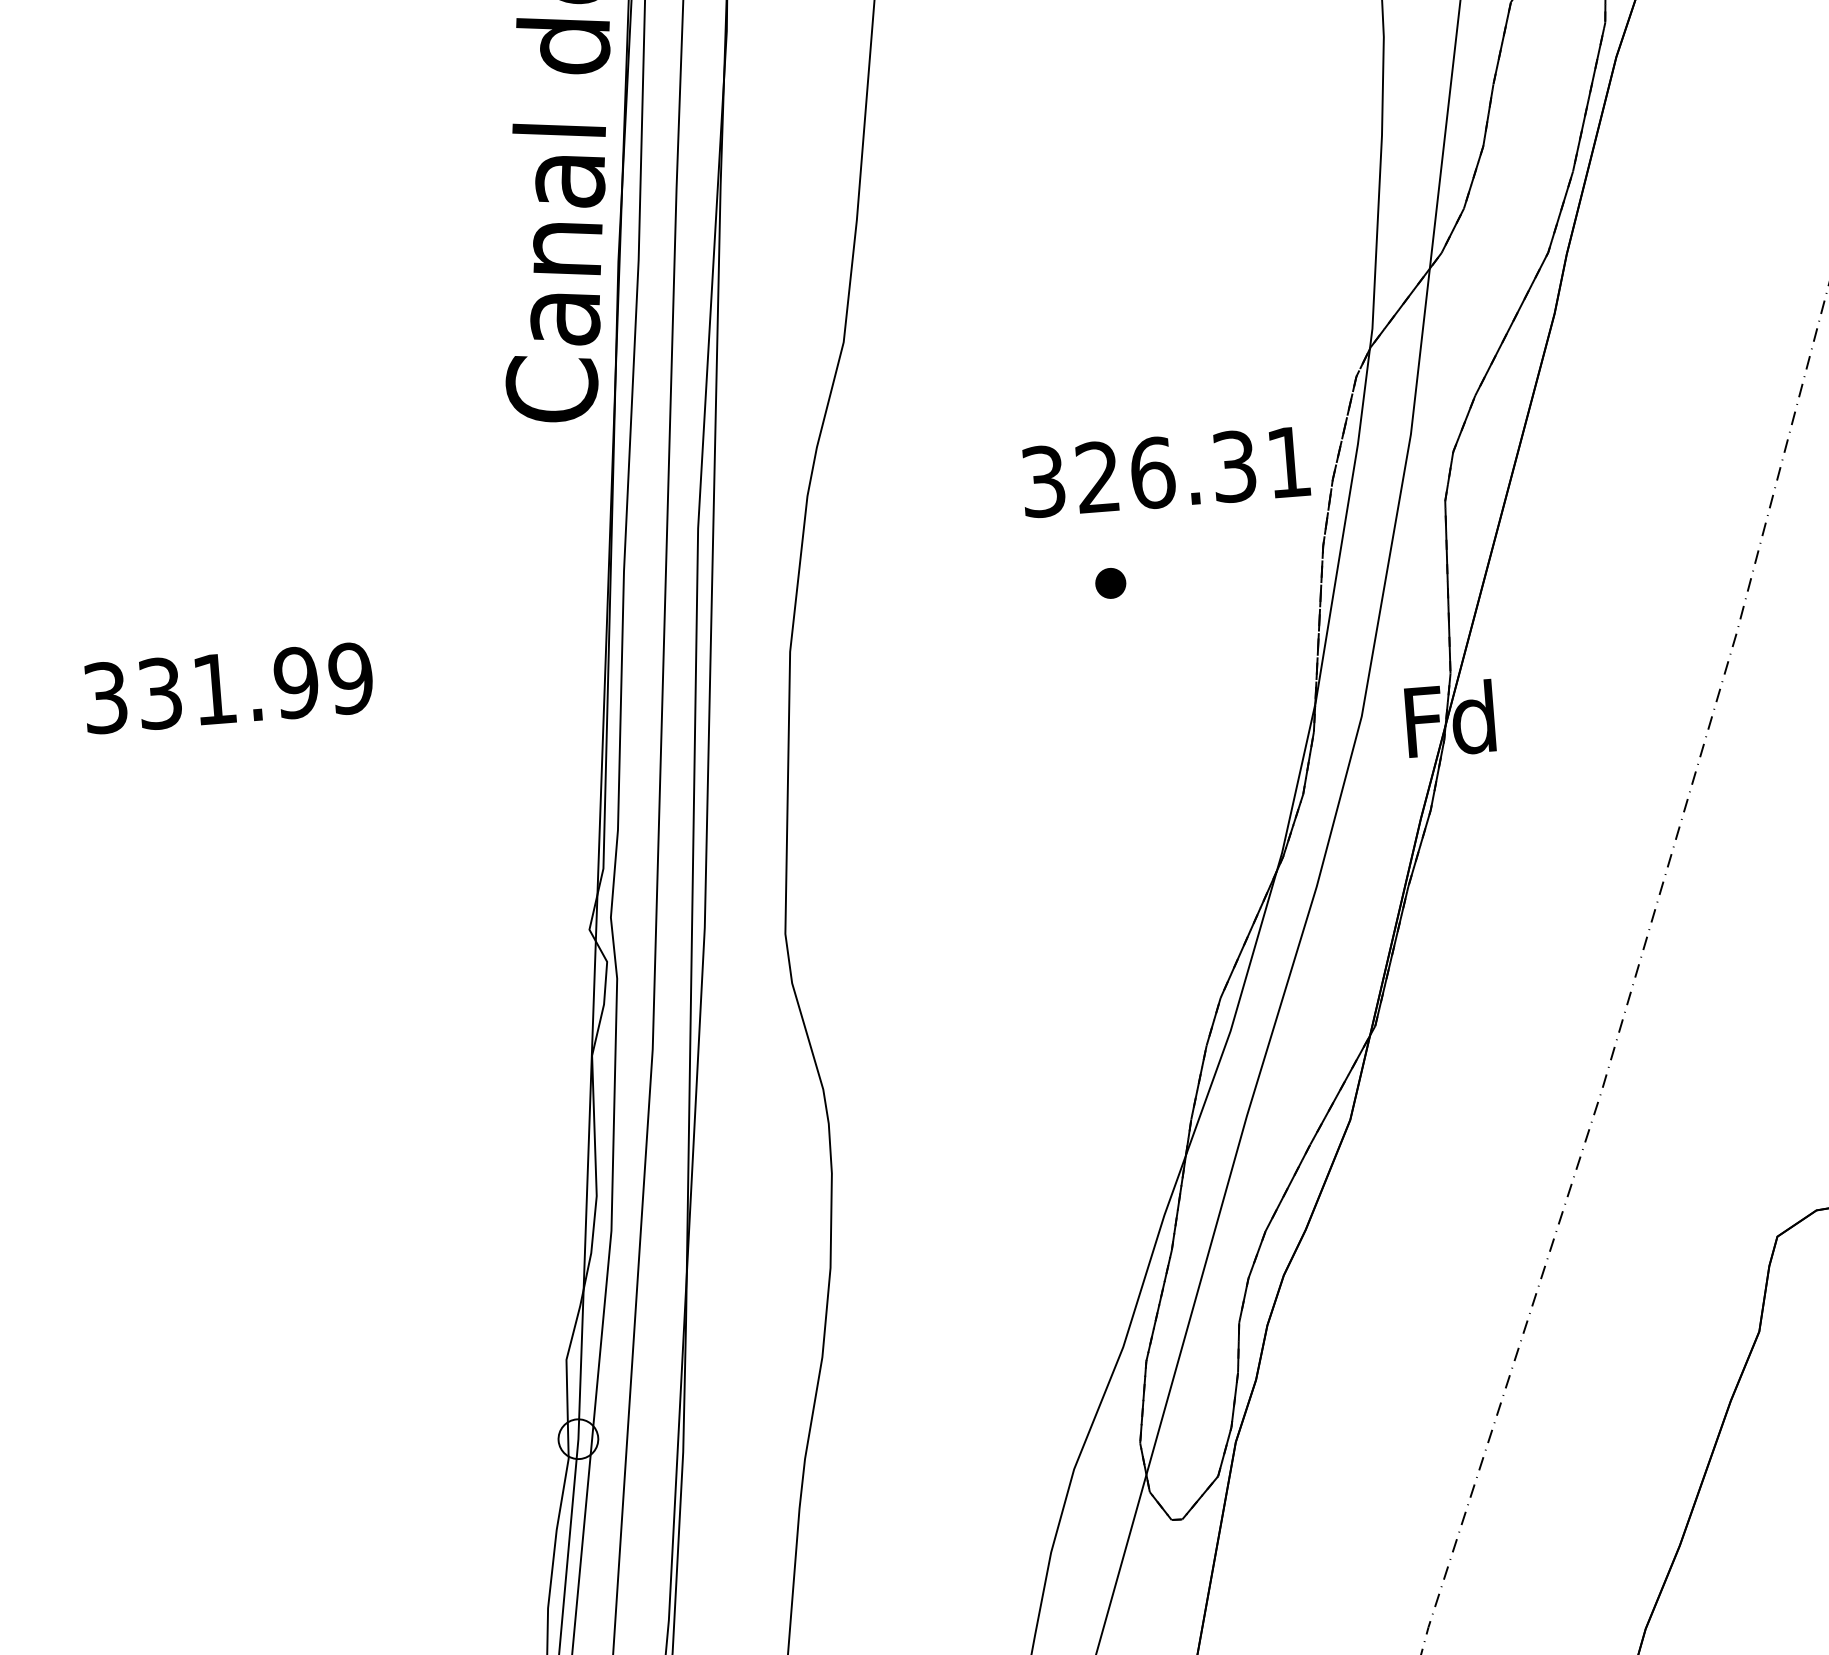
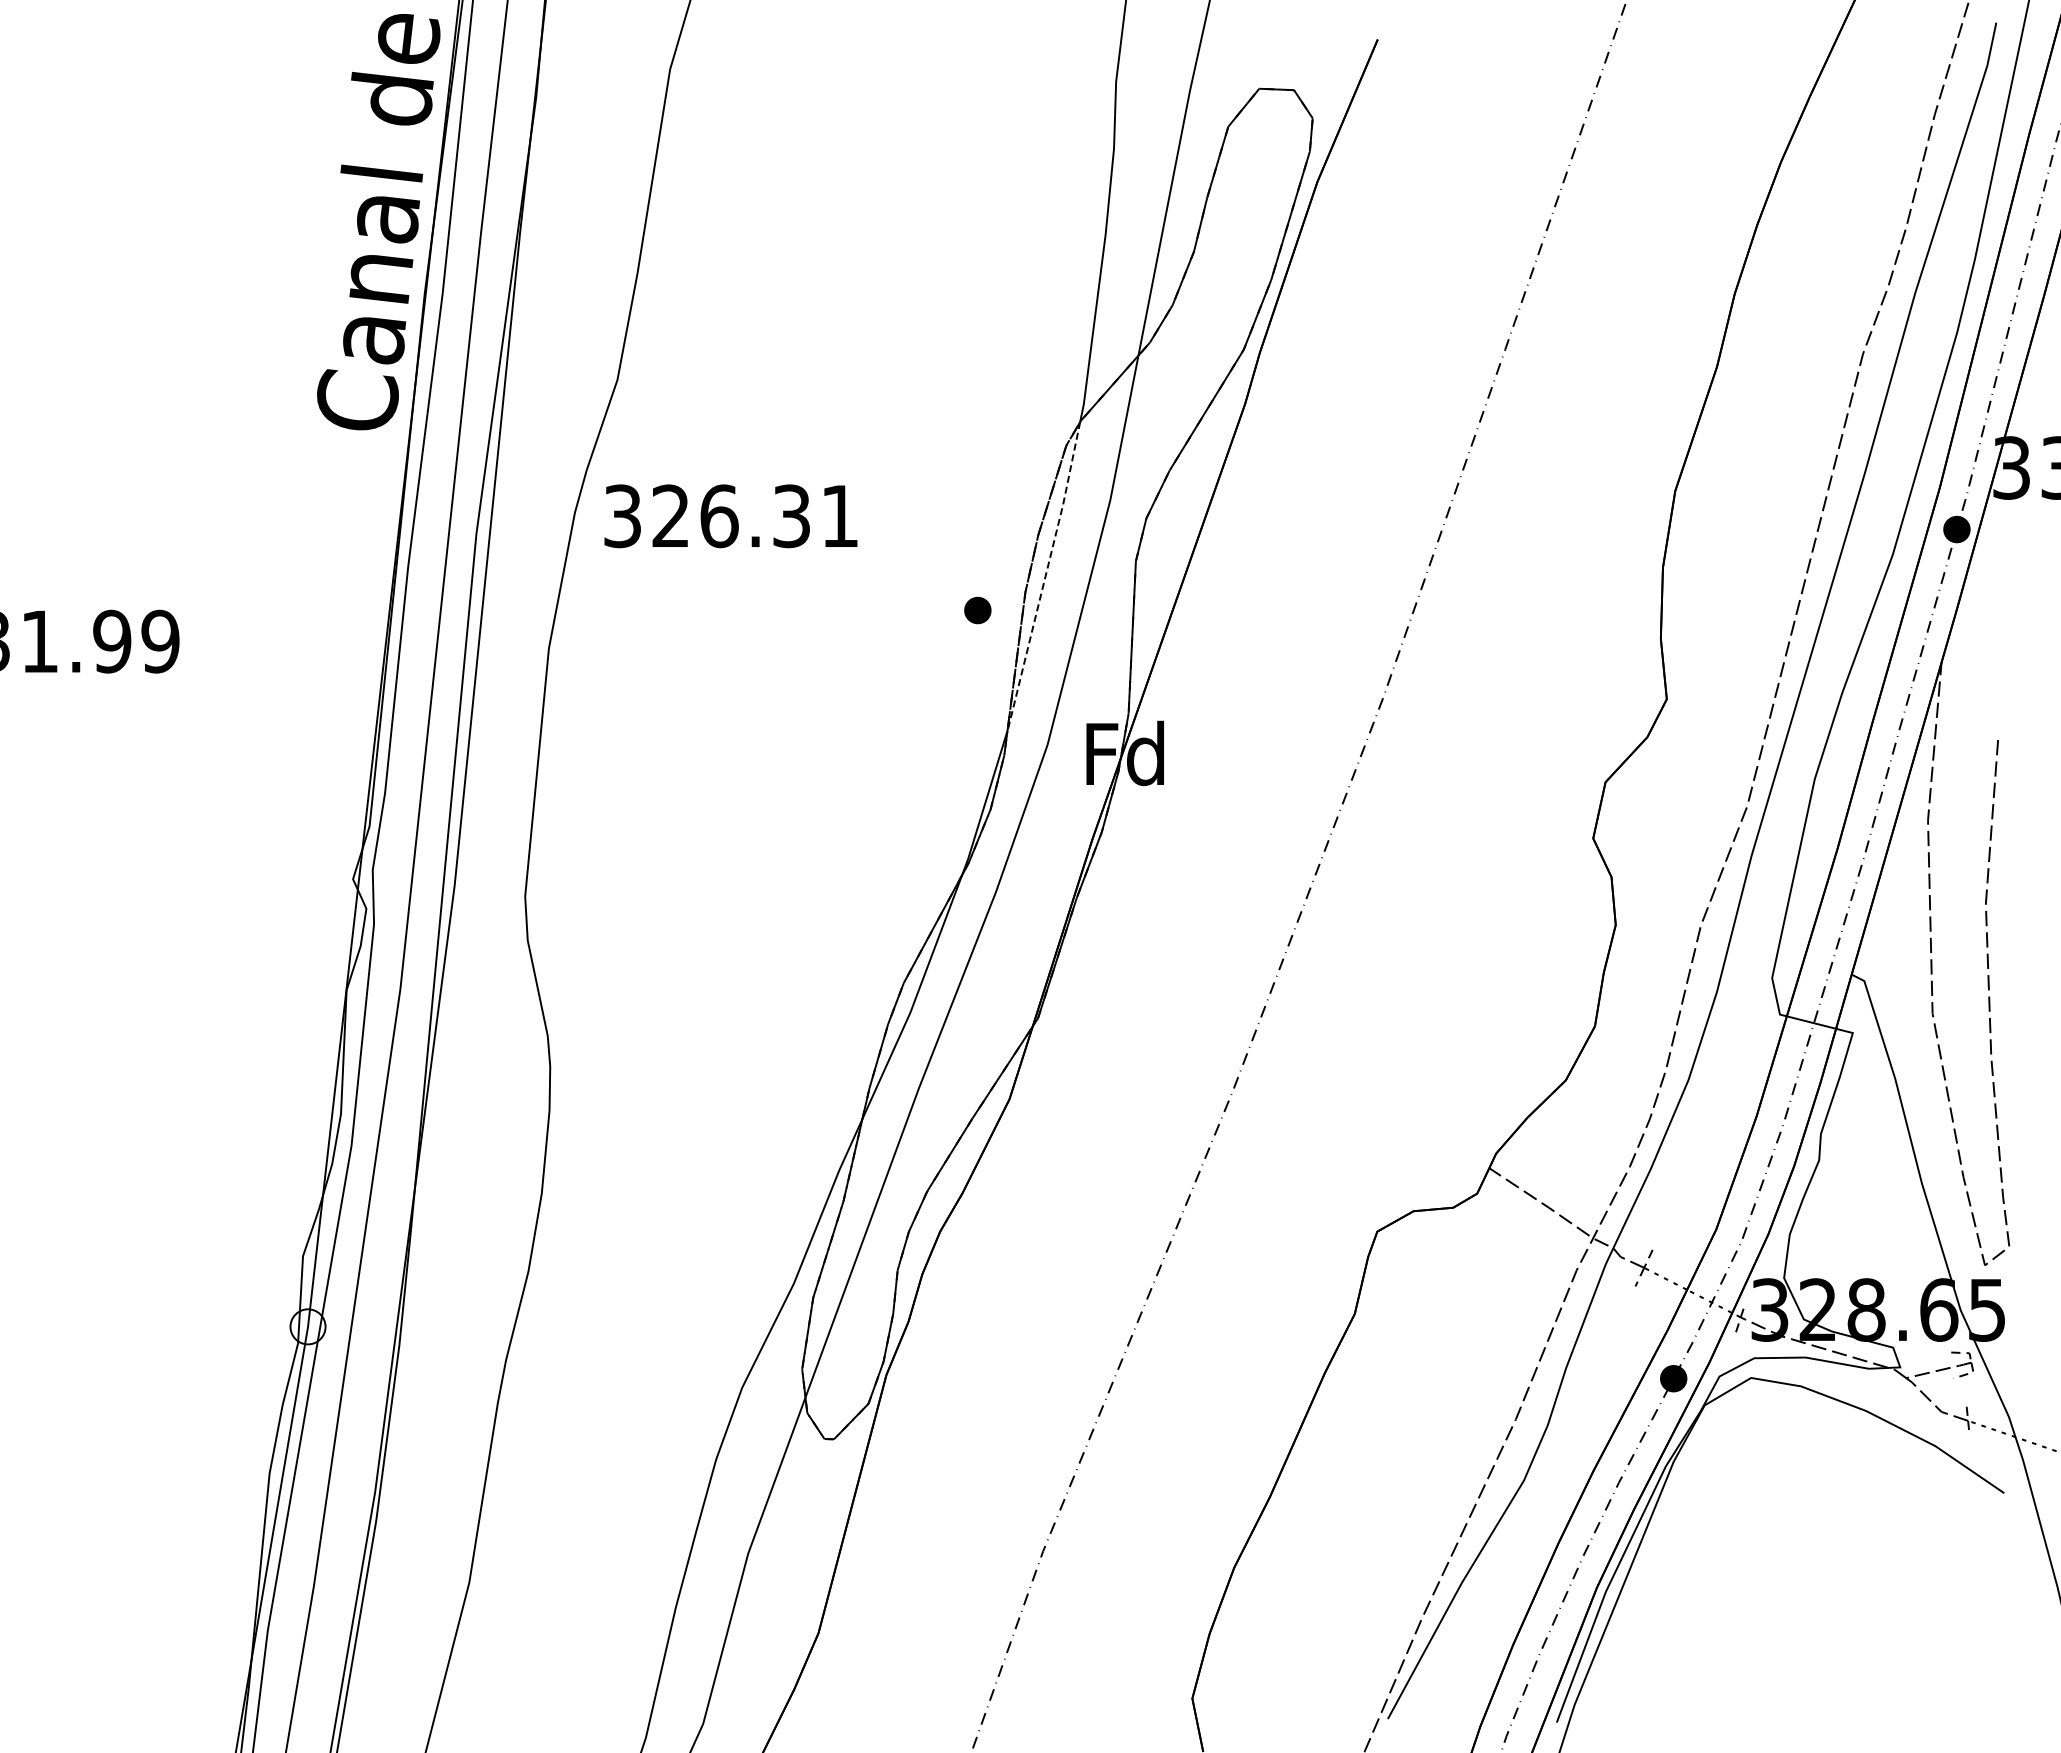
text: (1165, 472) -> (730, 516), moved
line: (1344, 527) -> (1045, 577), solid -> dashed
part: (1110, 583) -> (977, 610), moved

